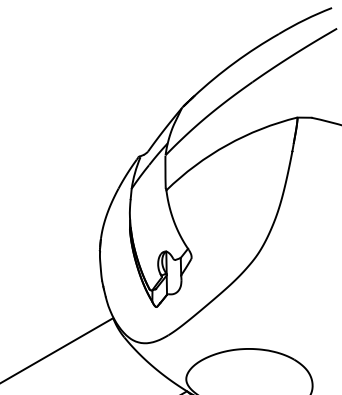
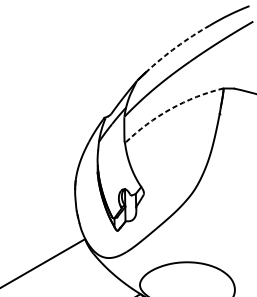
arc: (234, 62) -> (176, 47), solid -> dashed
arc: (227, 145) -> (170, 109), solid -> dashed

